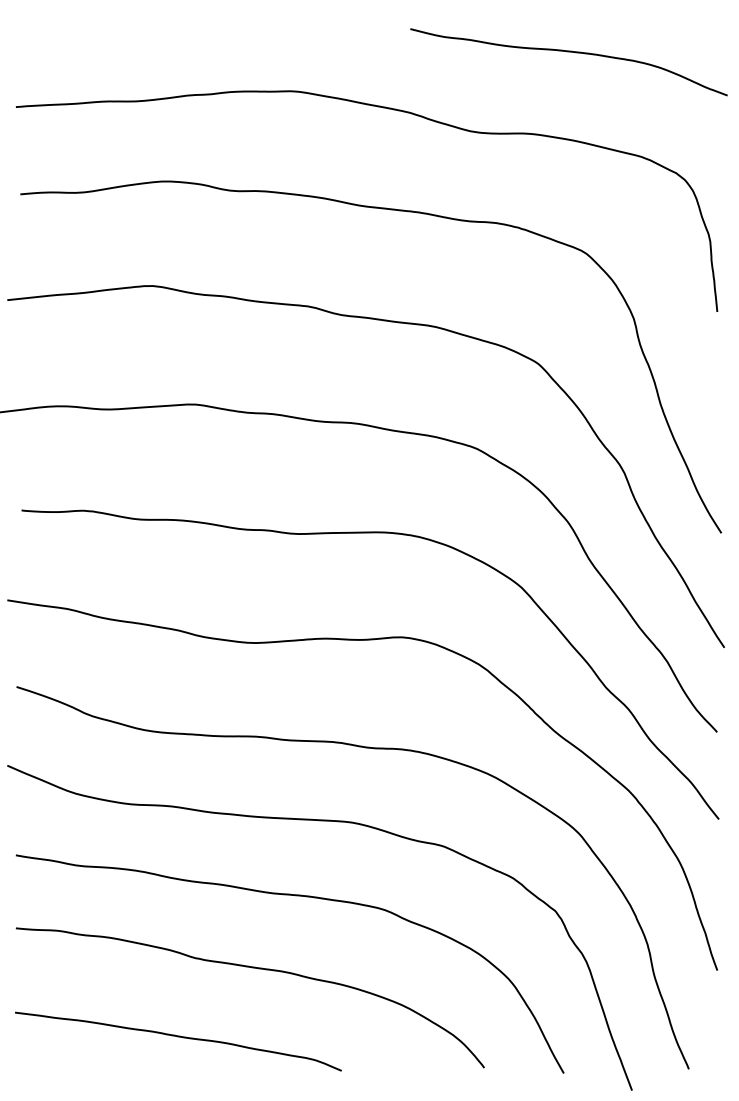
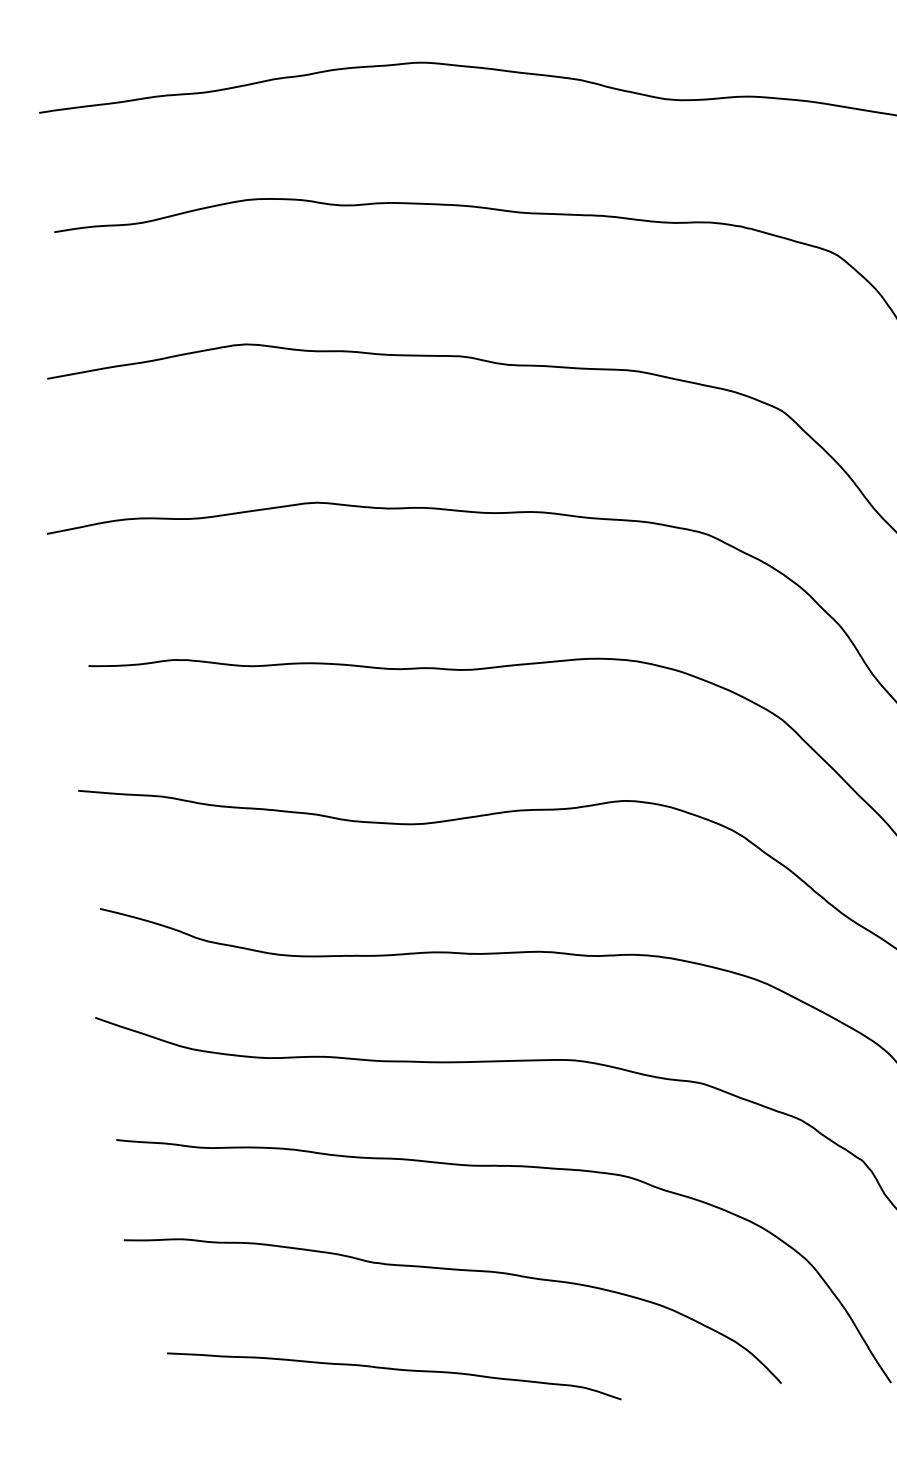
curve: (178, 1037) -> (394, 1370), moved

